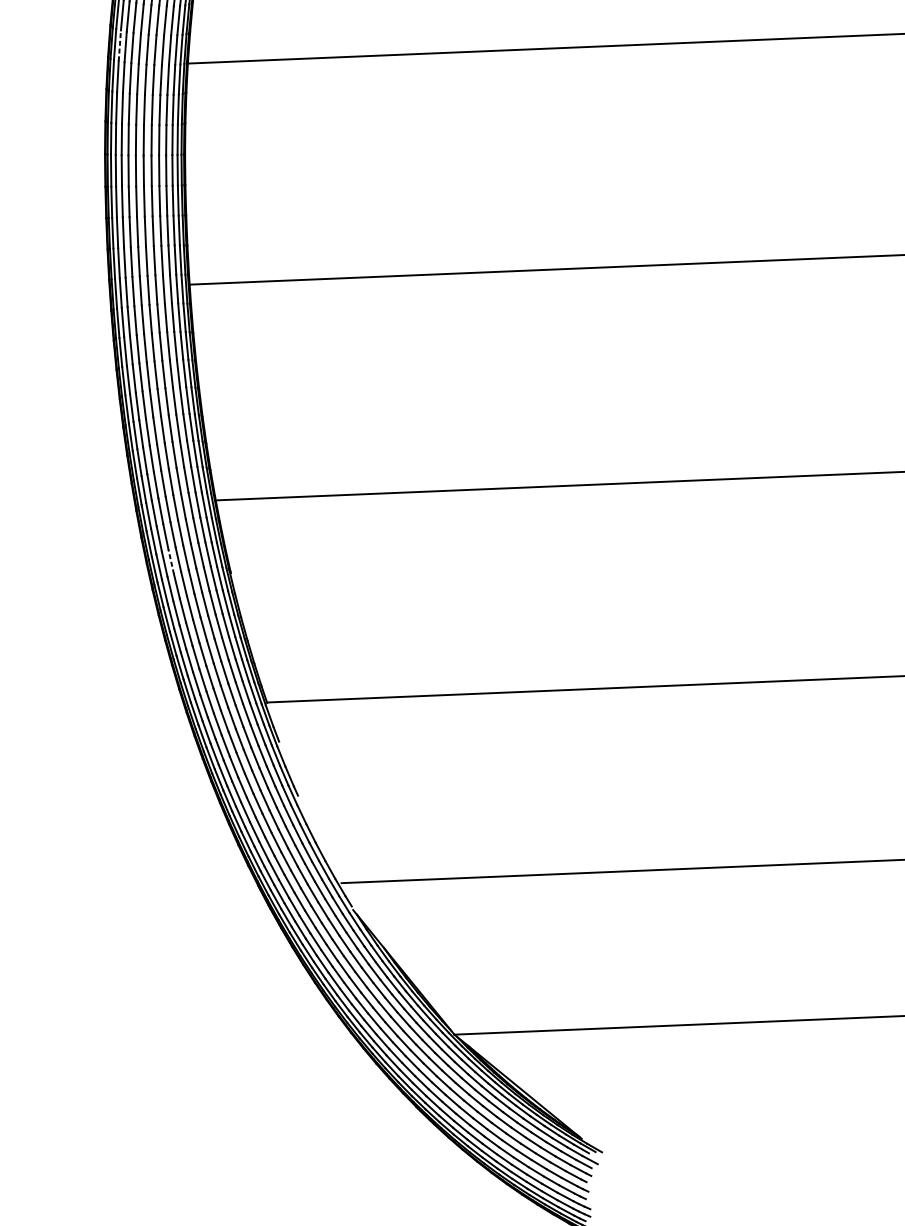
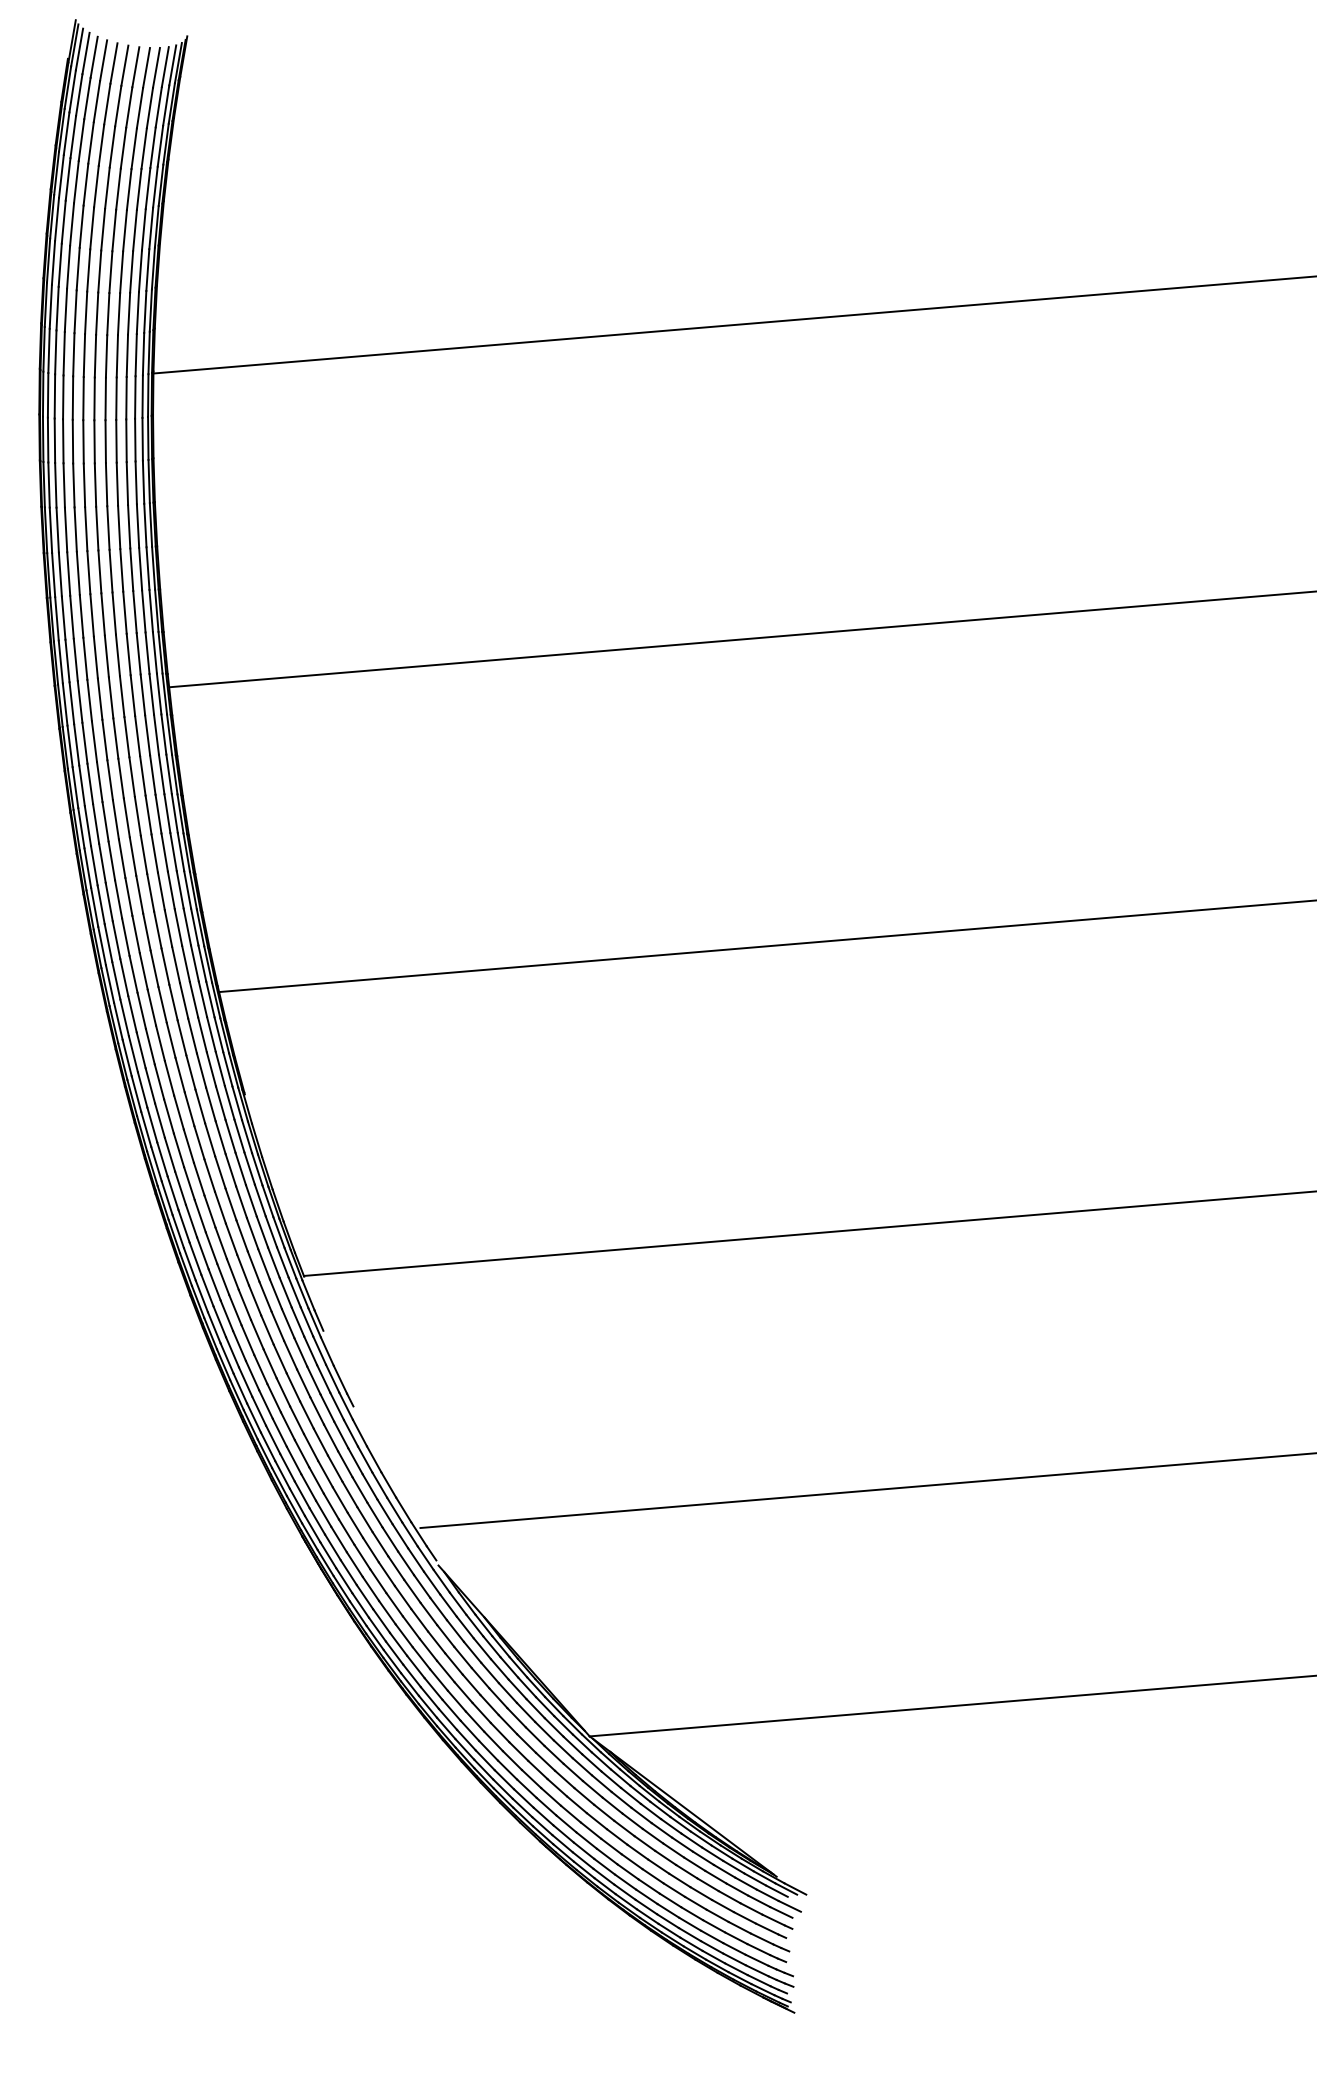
line: (119, 45) -> (55, 352), dashed -> solid
line: (171, 561) -> (159, 1081), dashed -> solid

